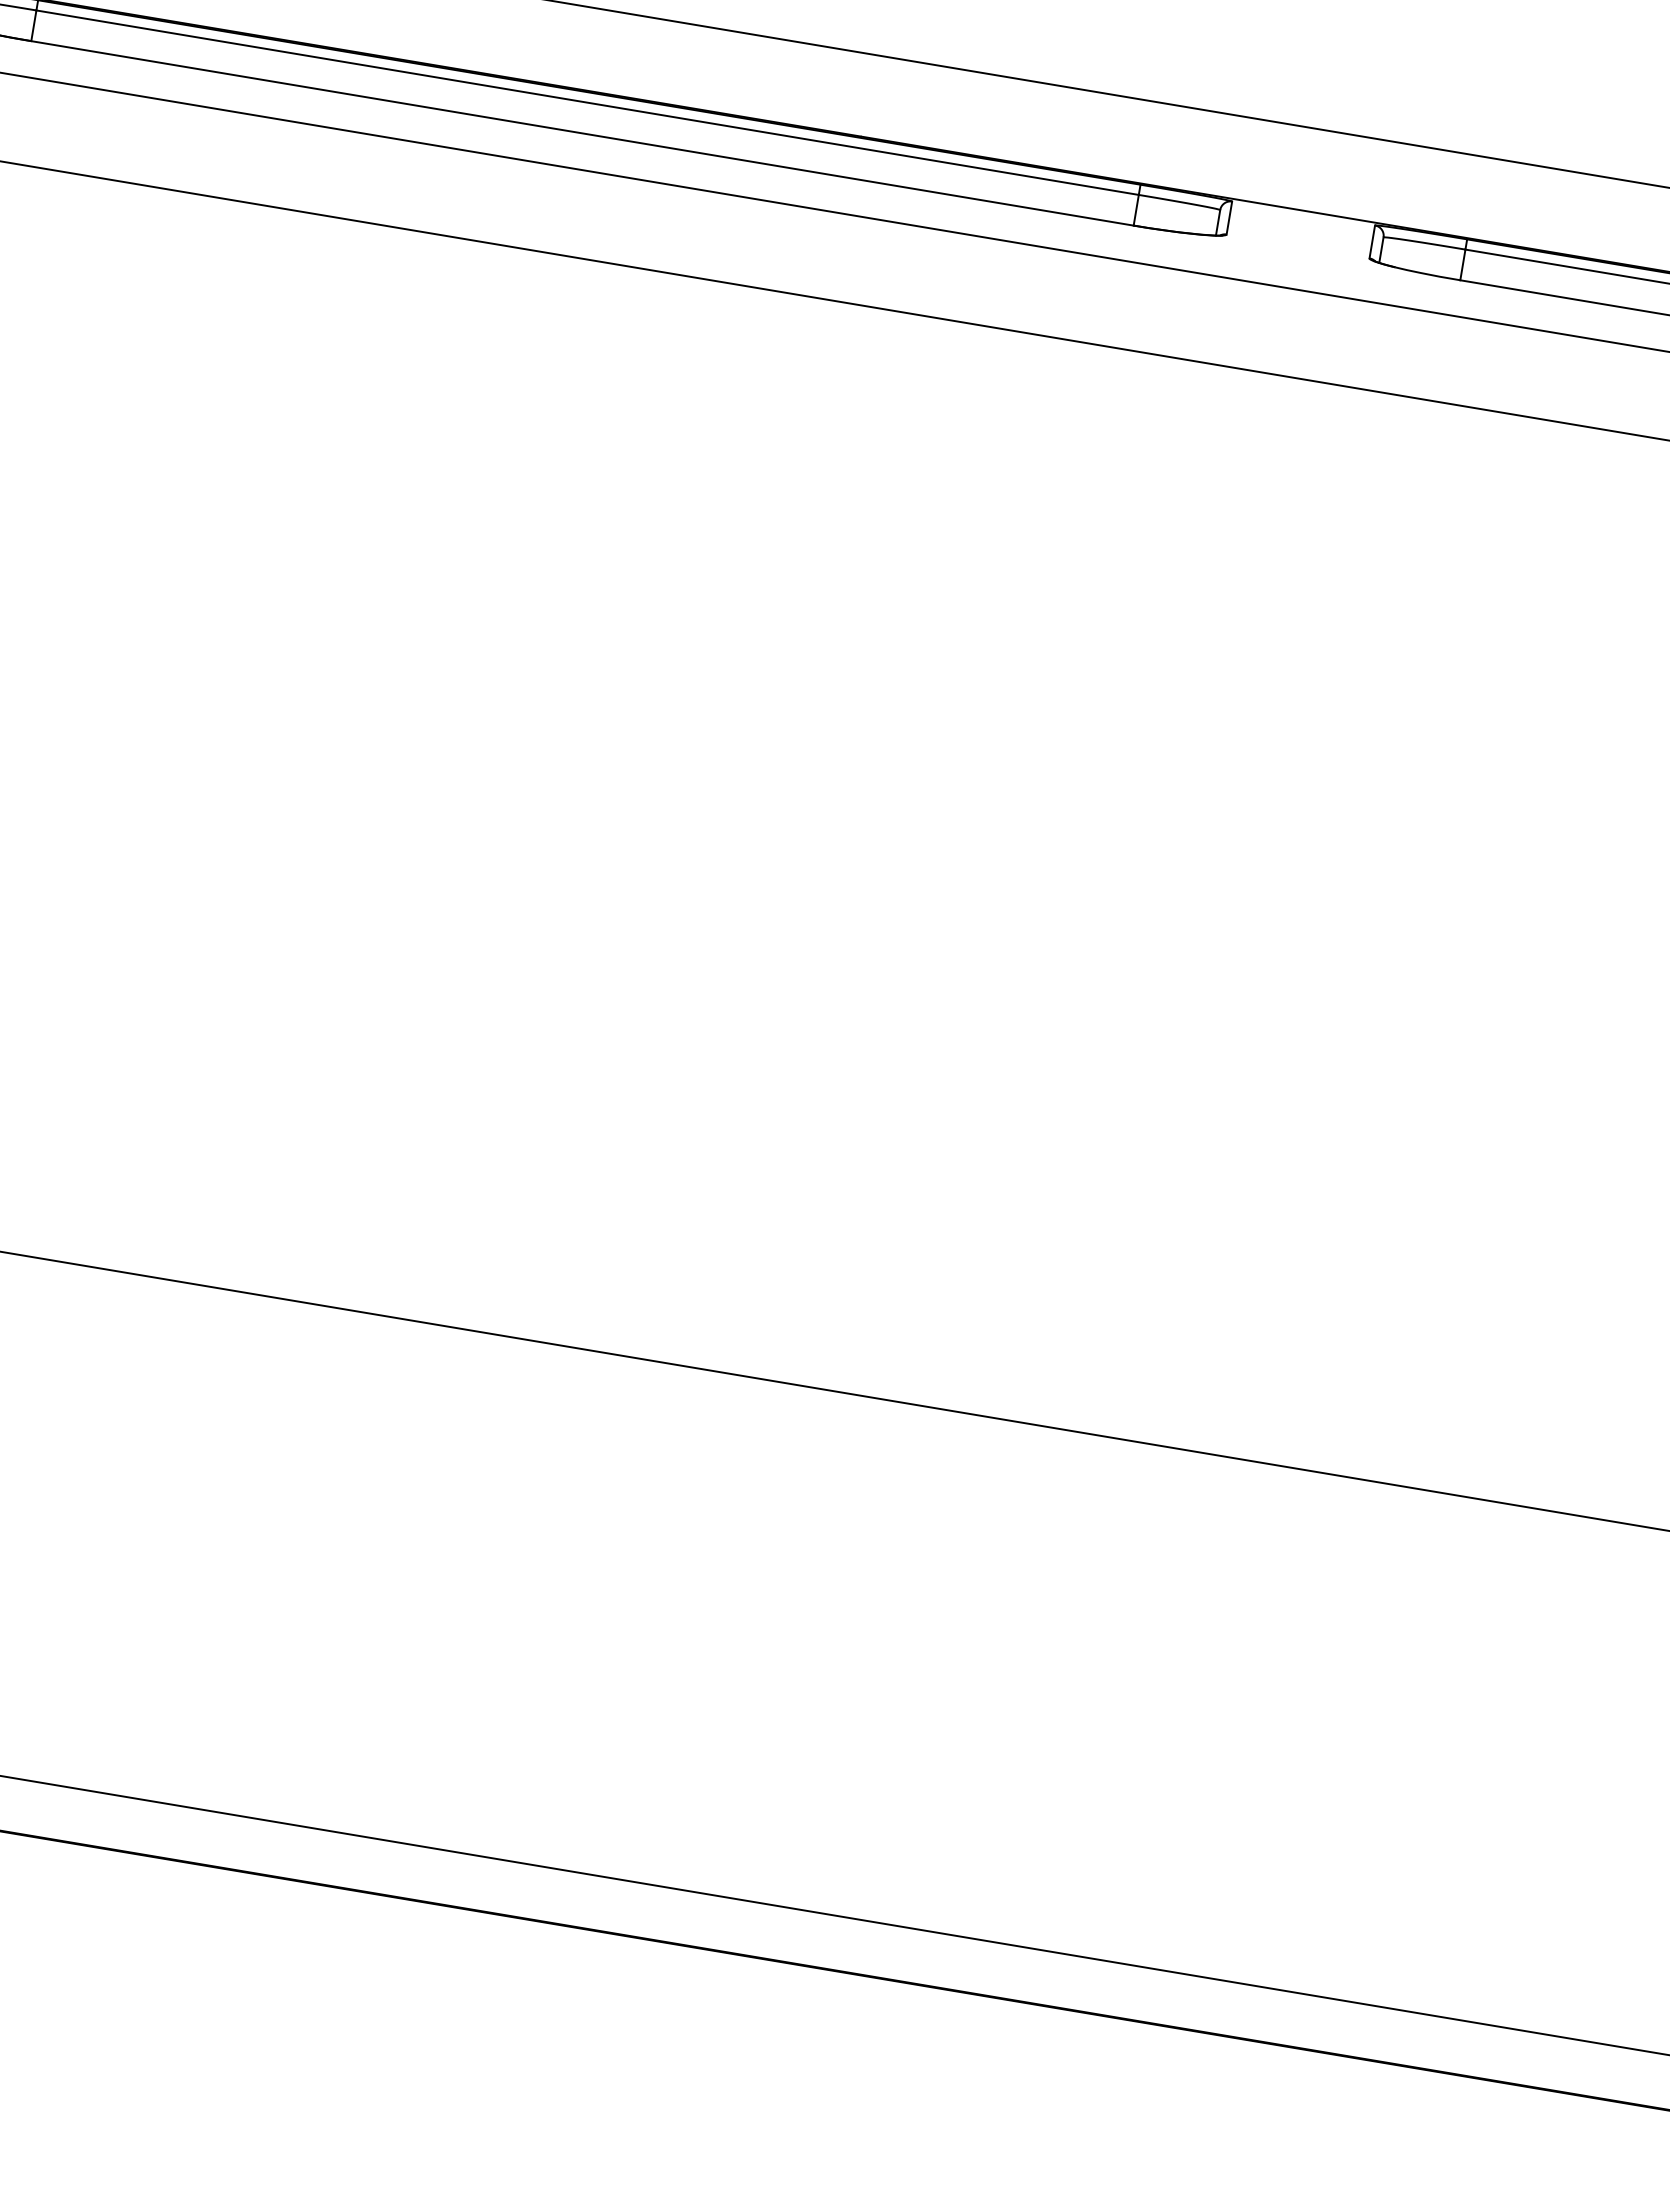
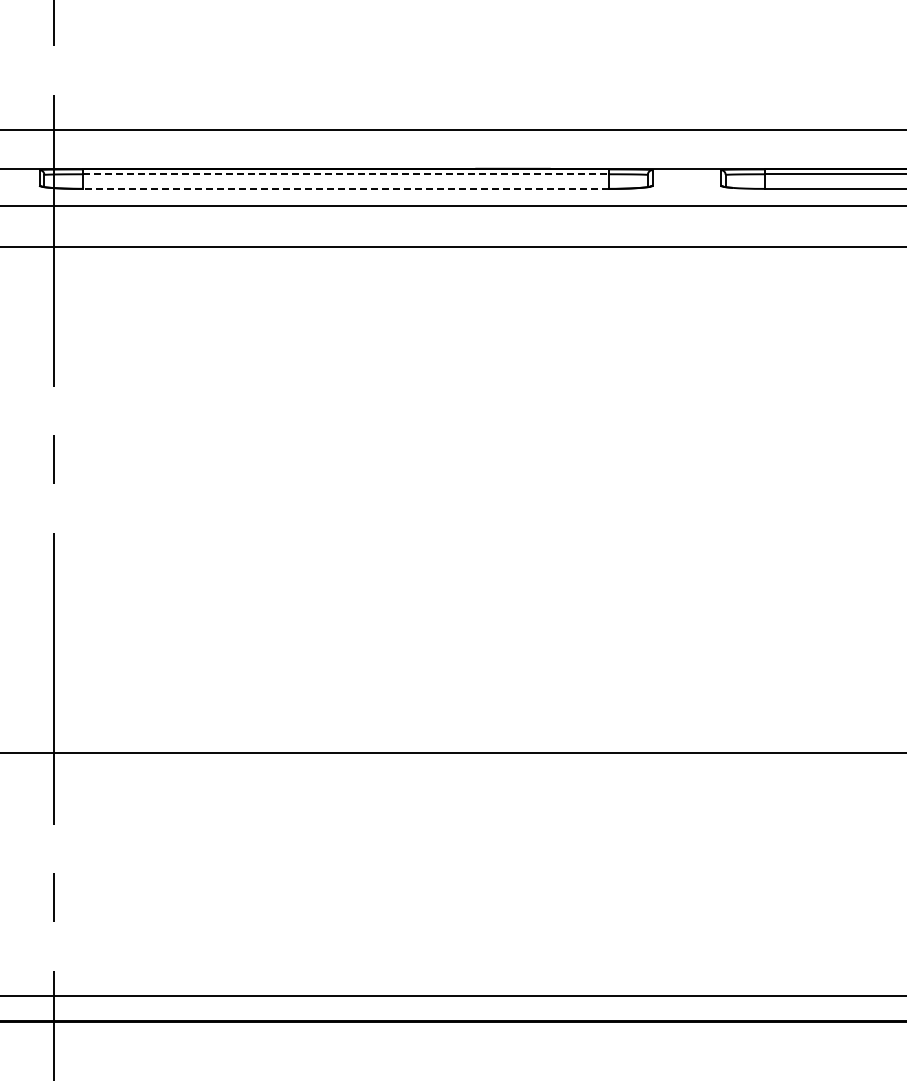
line: (588, 103) -> (346, 174), solid -> dashed
line: (583, 132) -> (346, 188), solid -> dashed

